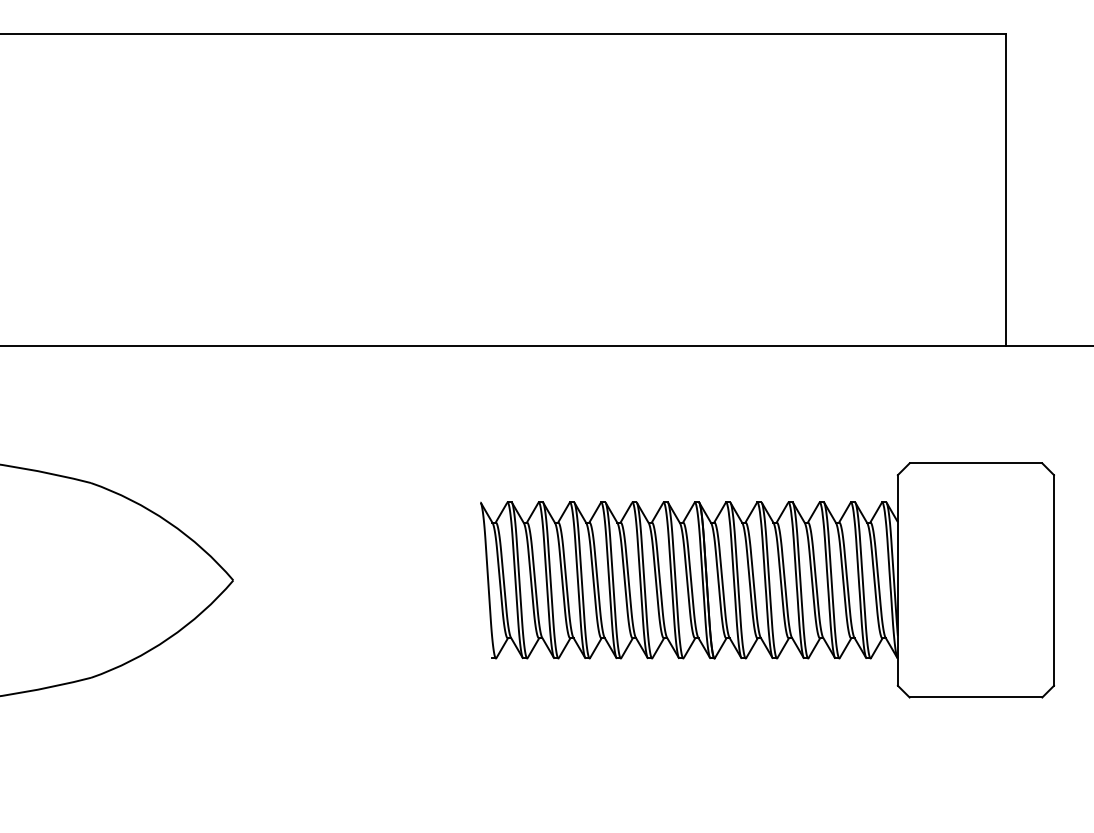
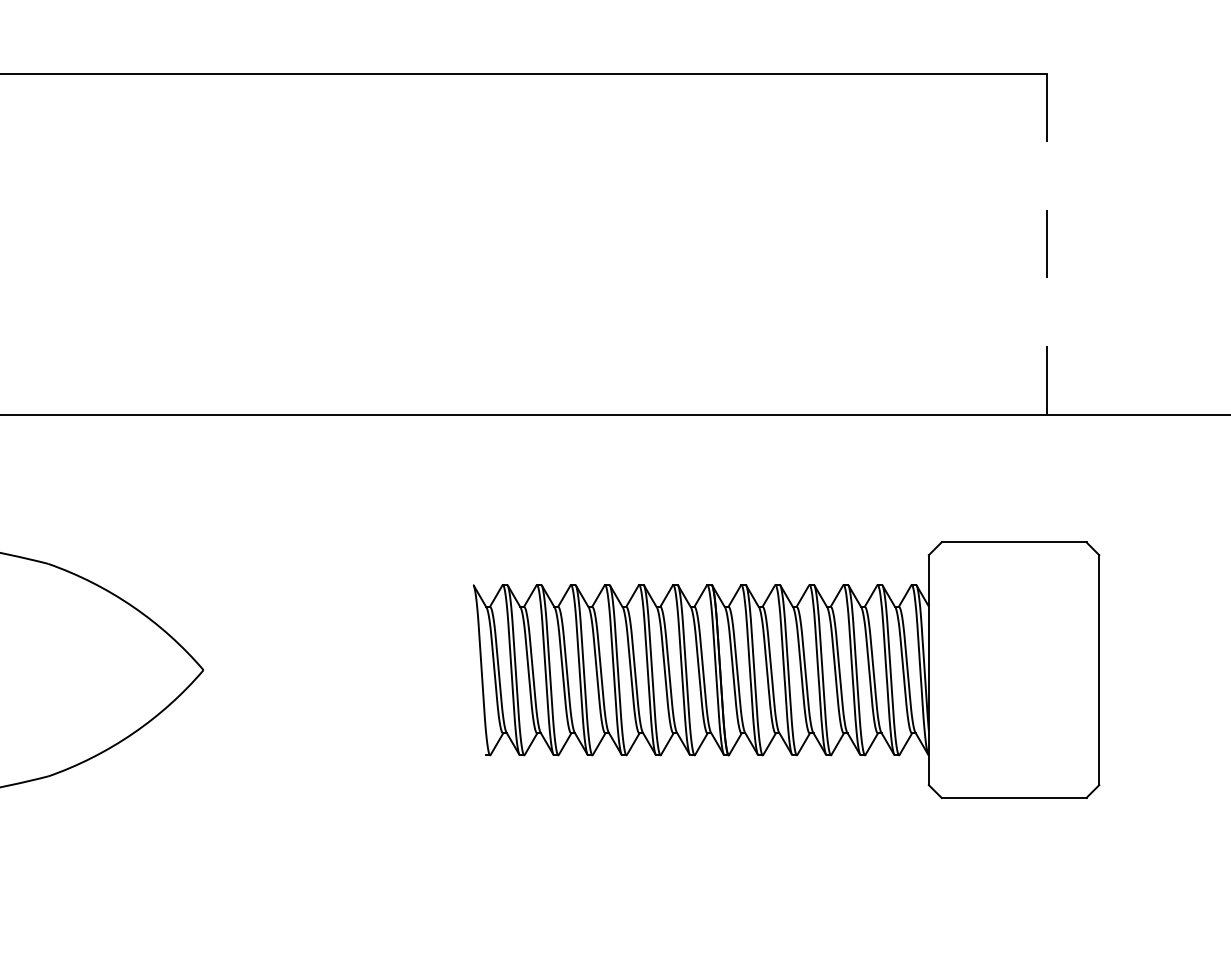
line: (1005, 190) -> (1046, 244), solid -> dashed

